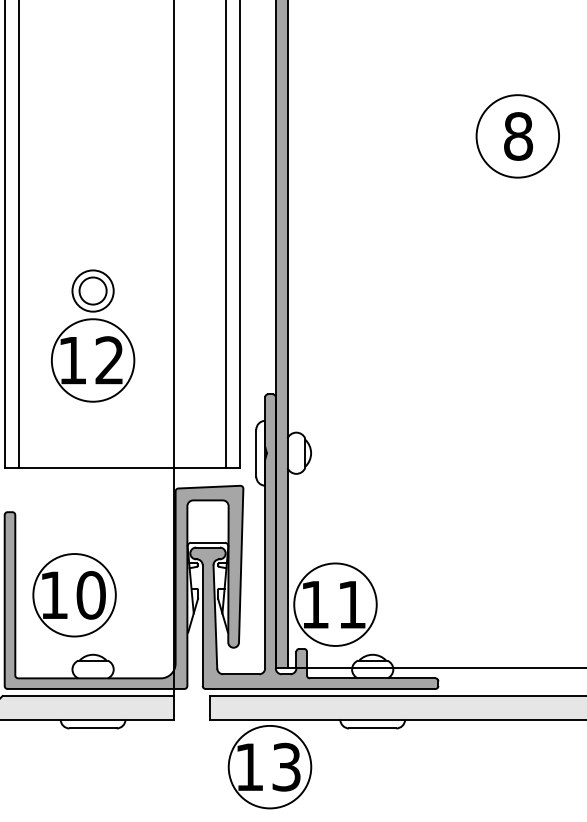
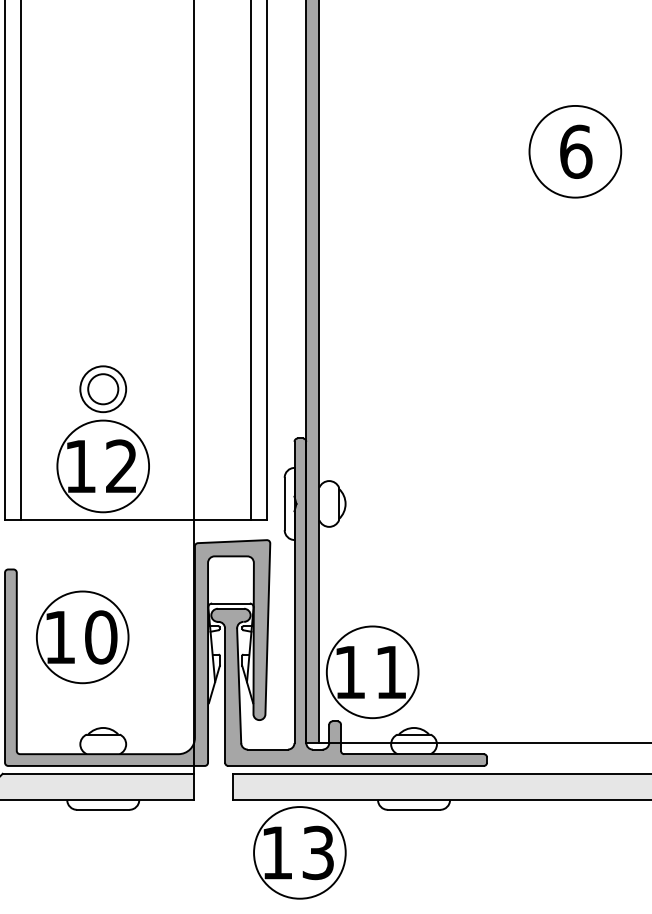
text: (518, 136) -> (576, 151), 8 -> 6
part: (93, 335) -> (103, 438), moved
part: (74, 595) -> (82, 637), moved

